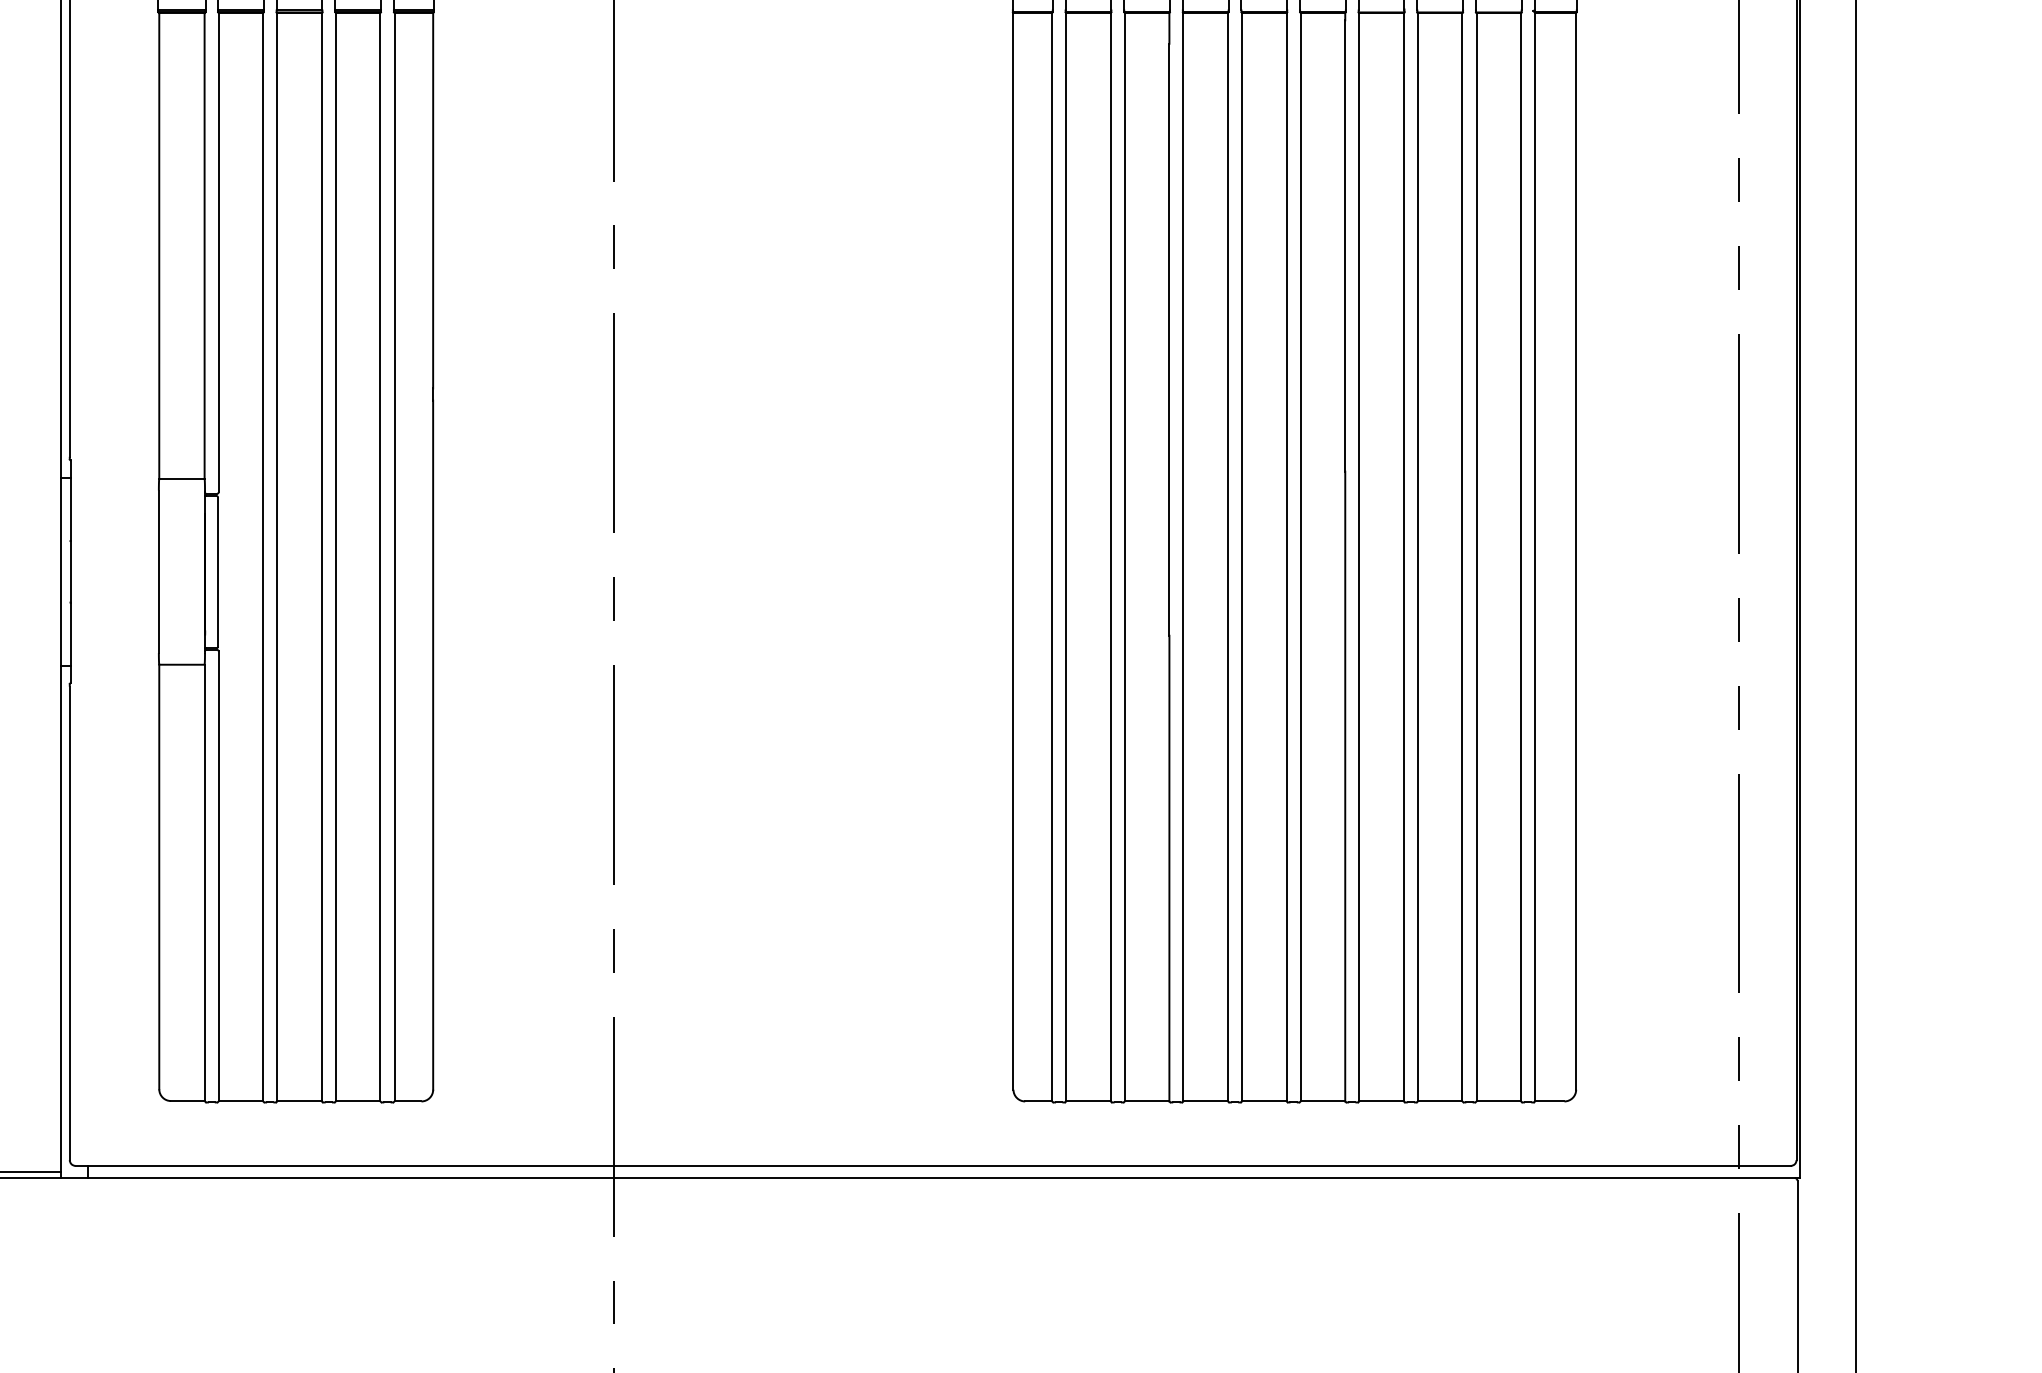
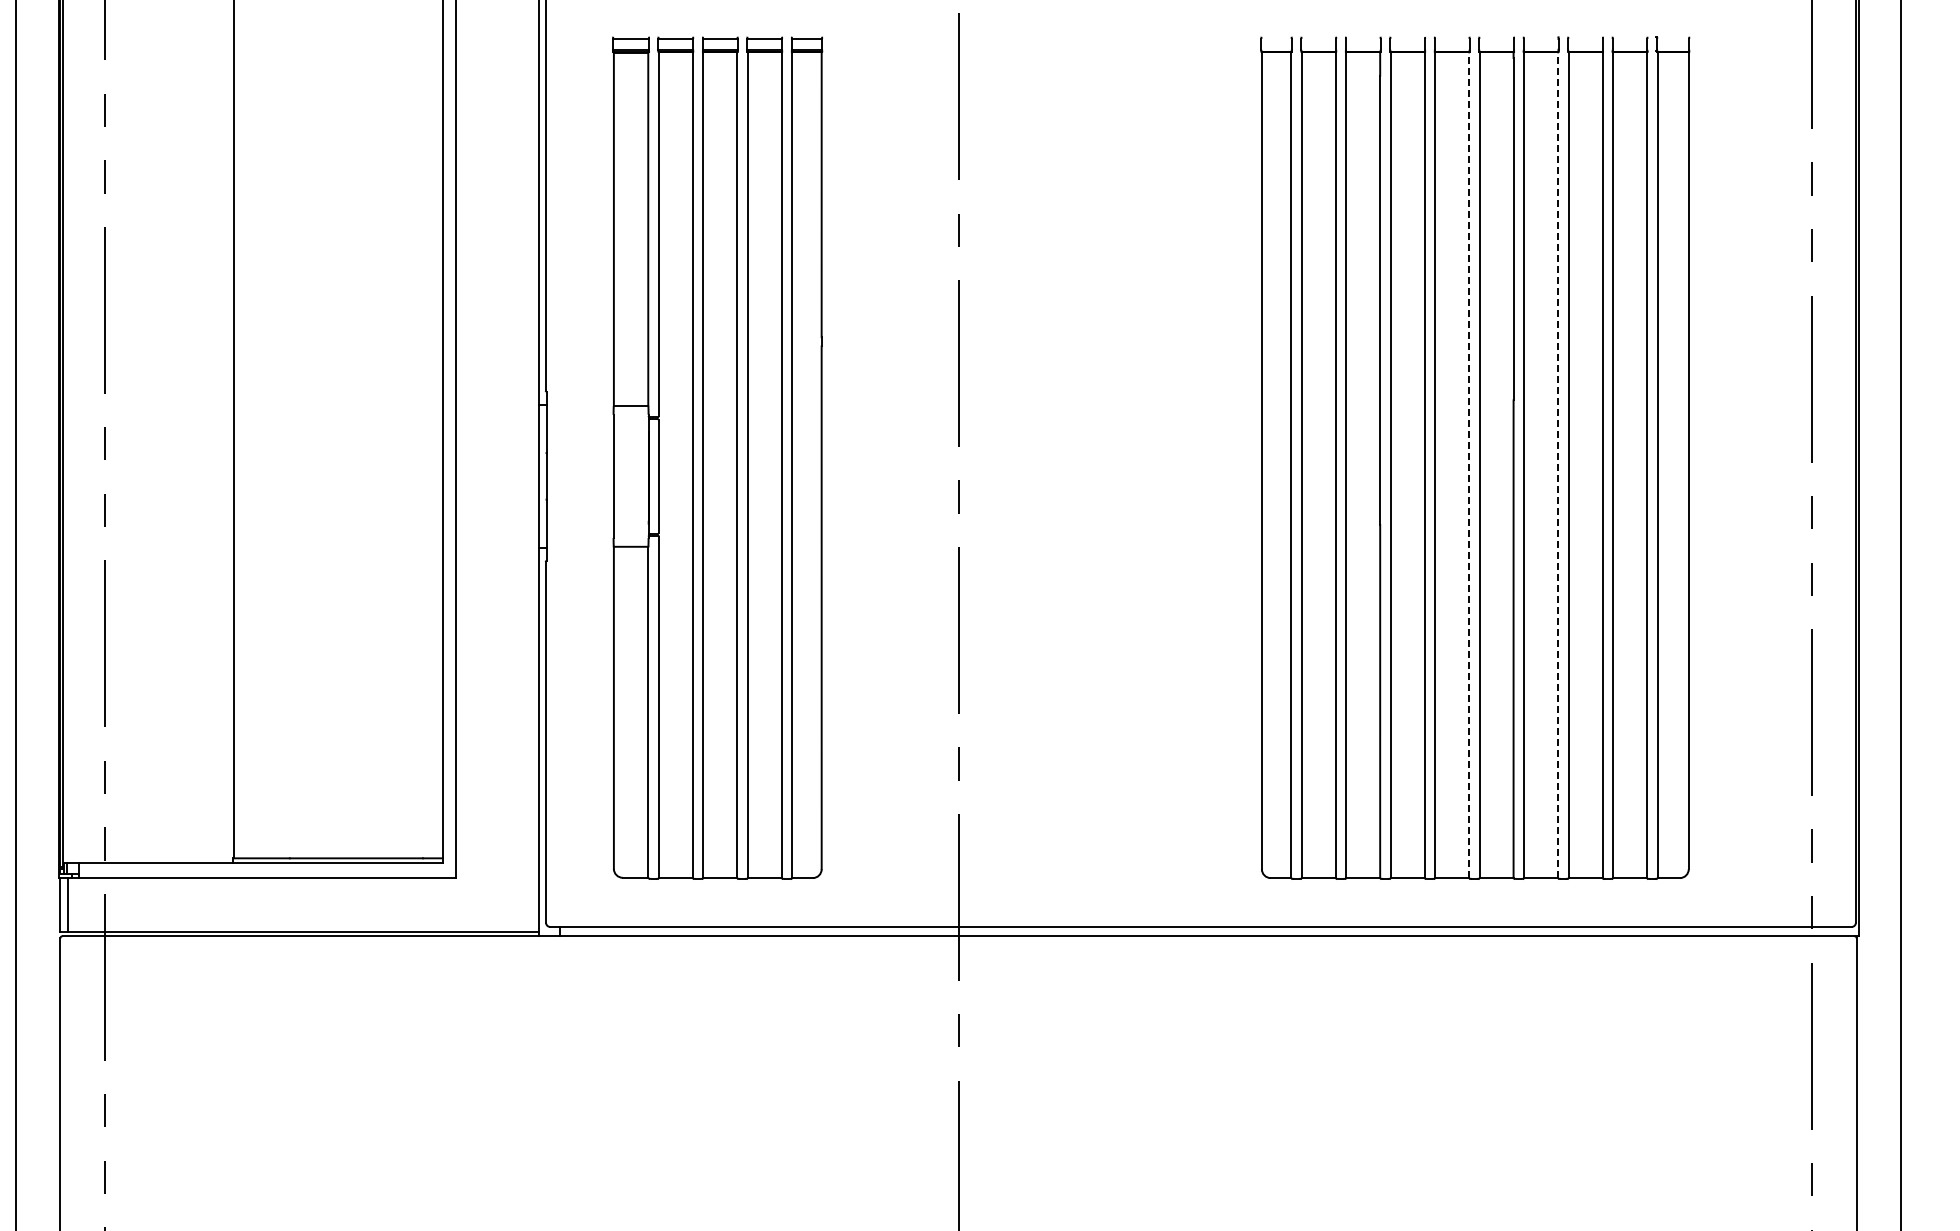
line: (1287, 557) -> (1469, 465), solid -> dashed
line: (1404, 557) -> (1558, 465), solid -> dashed

